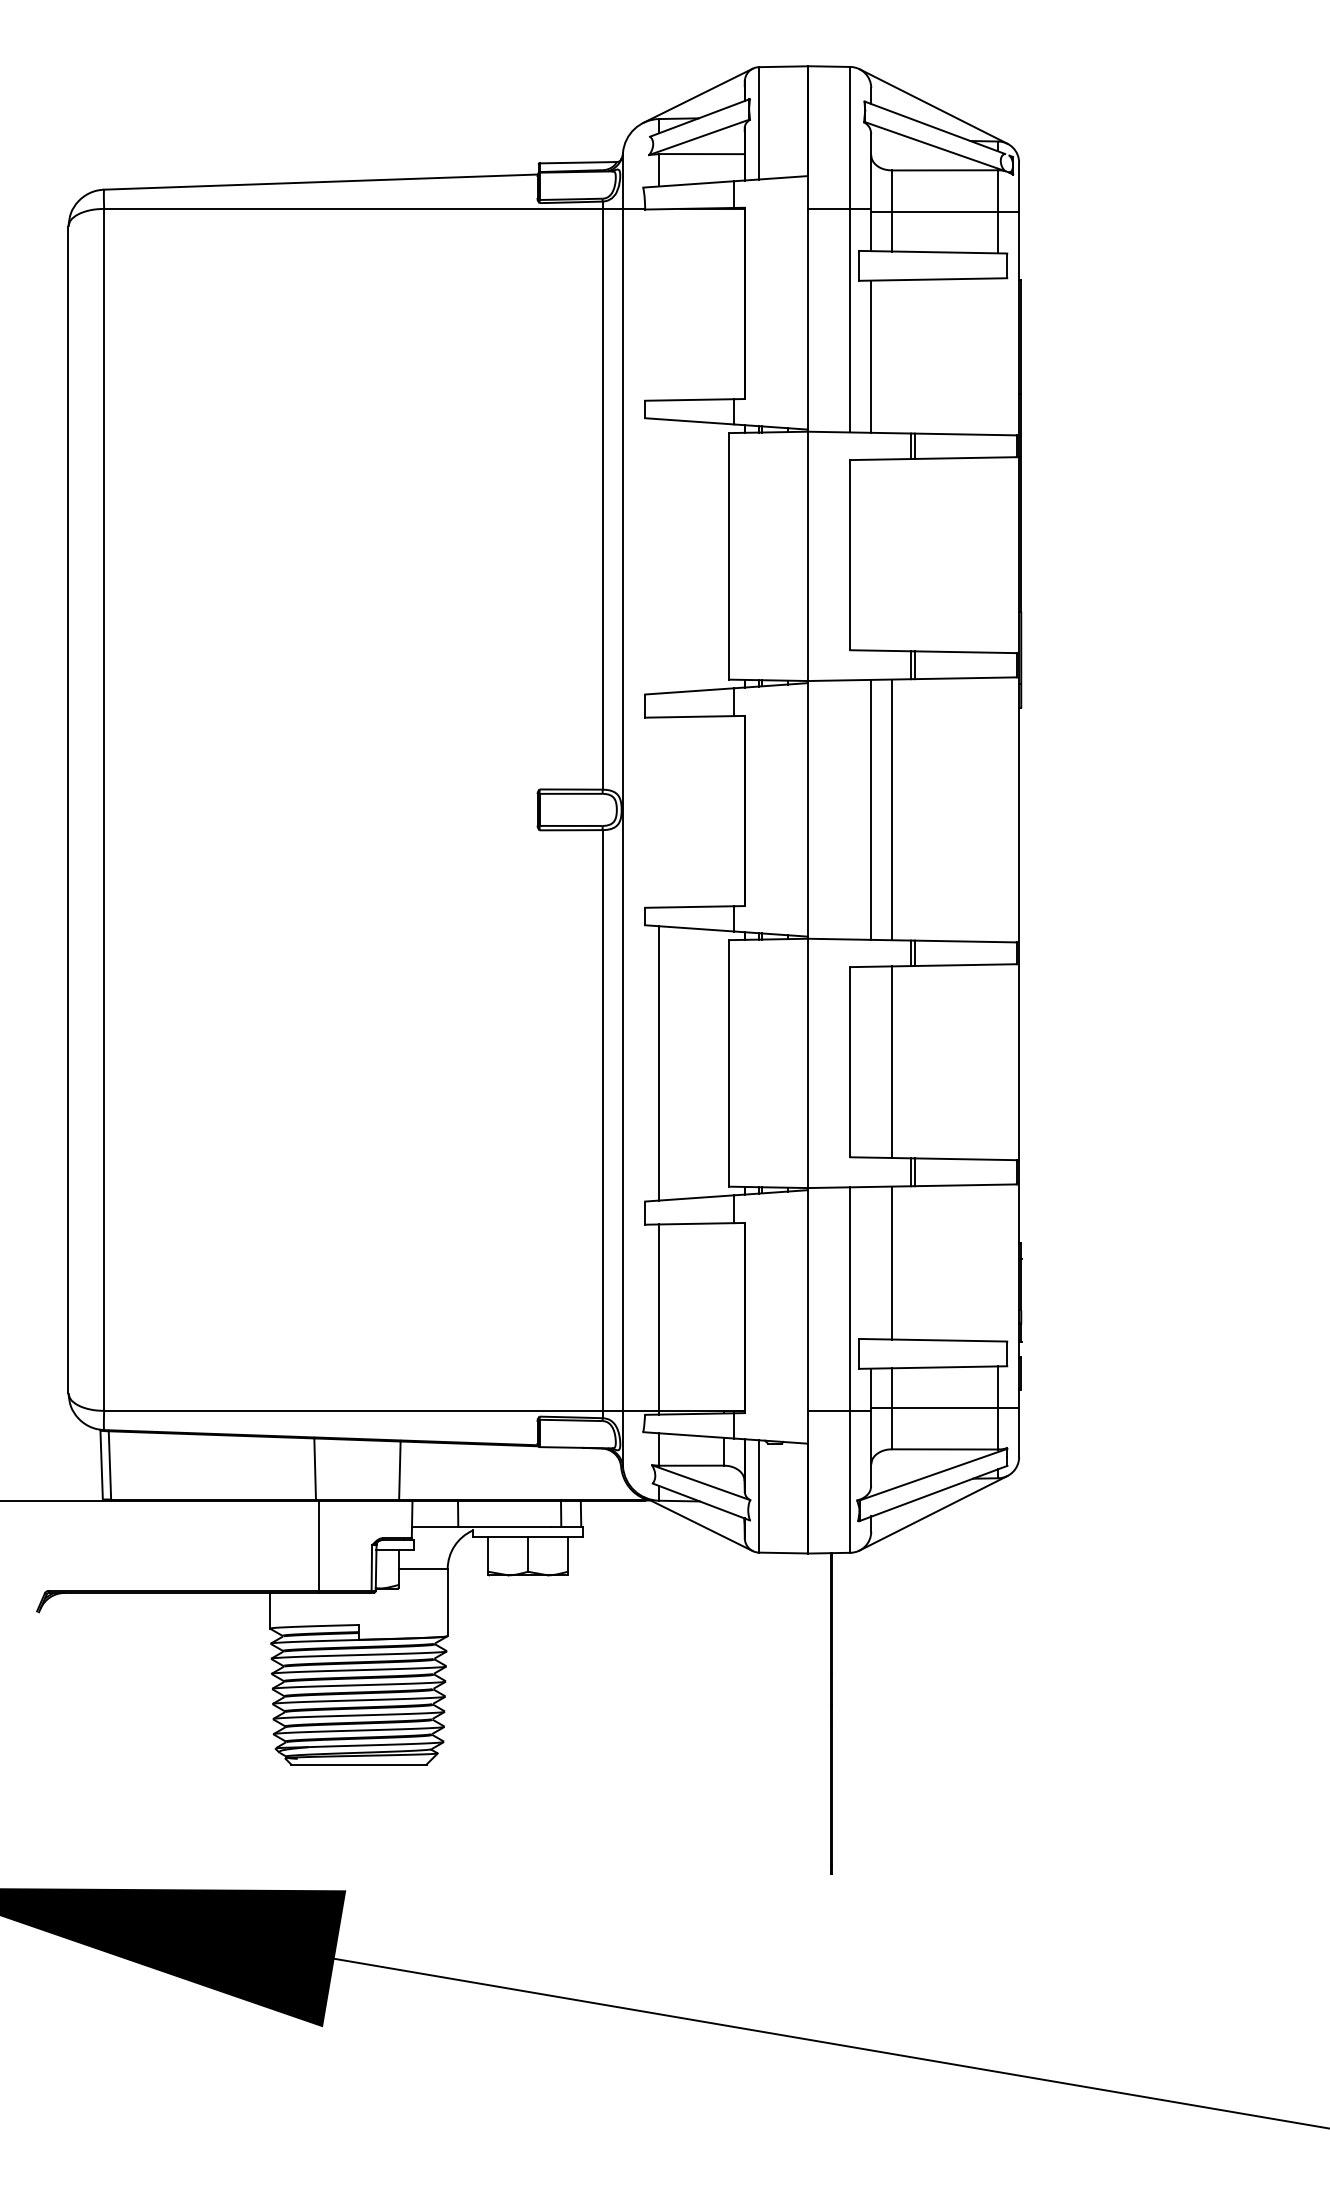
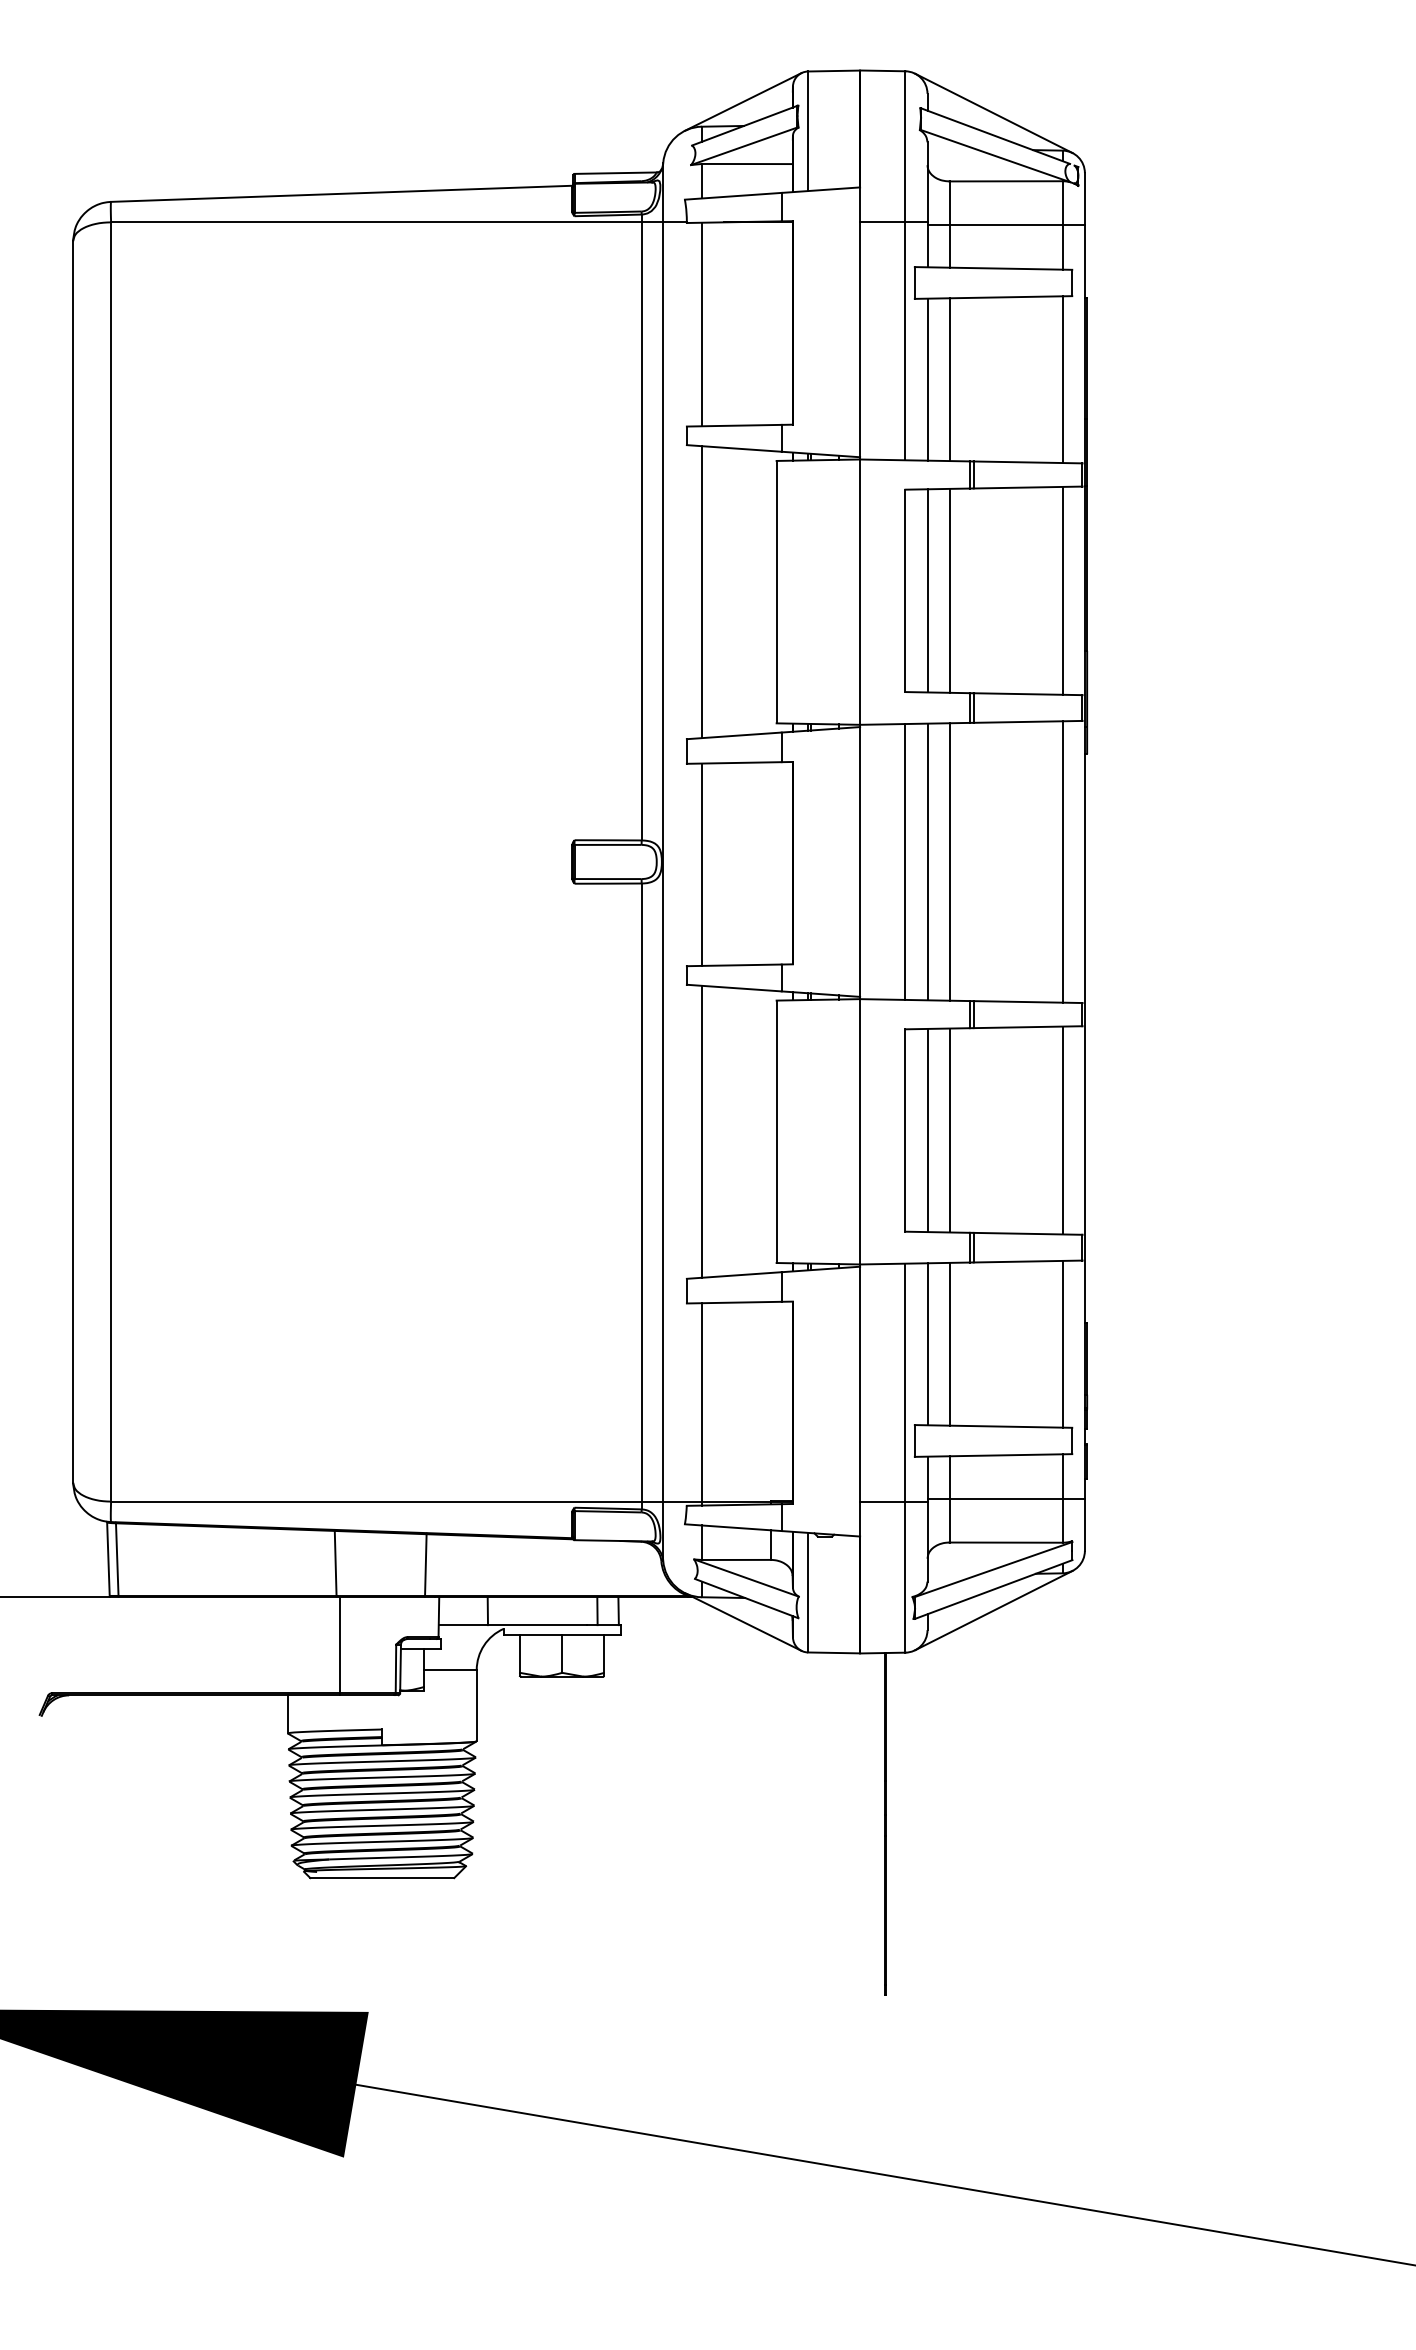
line: (659, 304) -> (702, 324), added
line: (892, 356) -> (950, 379), added
line: (998, 356) -> (1062, 379), added
line: (871, 554) -> (927, 590), added
line: (892, 554) -> (950, 590), added
line: (998, 554) -> (1062, 590), added
line: (659, 556) -> (702, 592), added
line: (850, 809) -> (905, 861), added
line: (998, 809) -> (1062, 861), added
line: (659, 812) -> (702, 864), added
line: (871, 1061) -> (927, 1129), added
line: (998, 1061) -> (1062, 1129), added
line: (871, 1262) -> (927, 1343), added
line: (998, 1262) -> (1062, 1343), added

